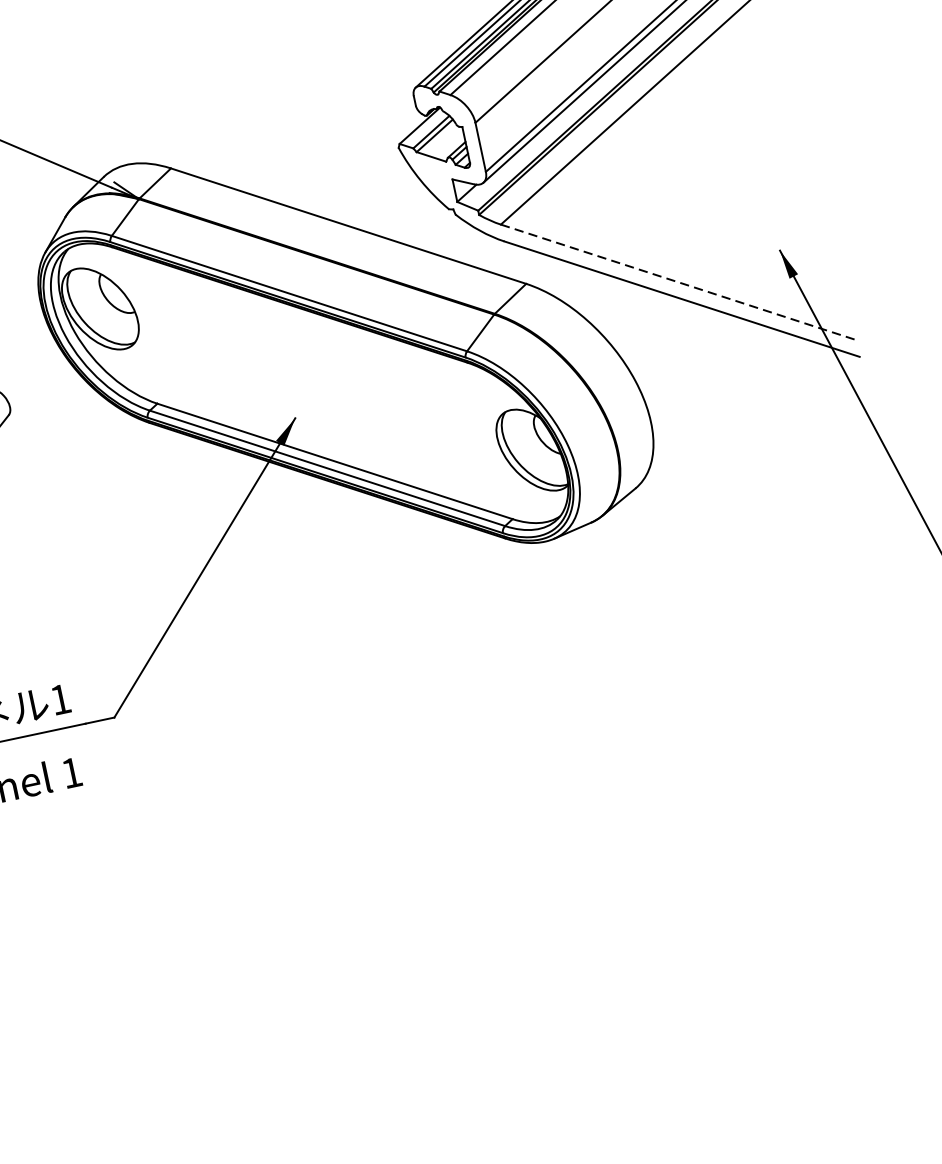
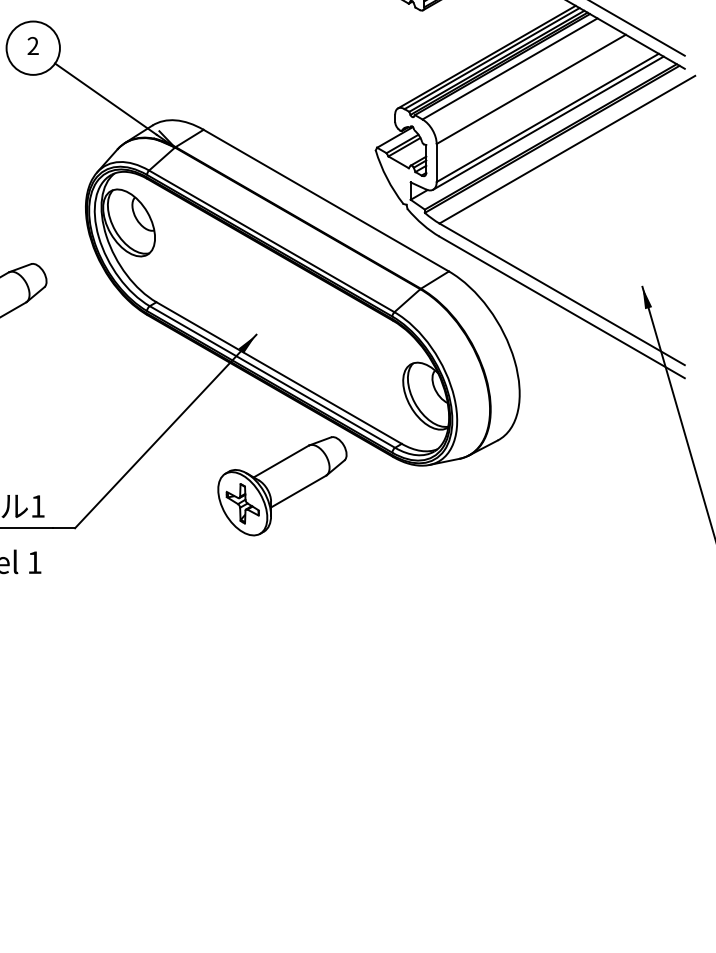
line: (678, 282) -> (562, 294), dashed -> solid
part: (370, 606) -> (282, 486), added

